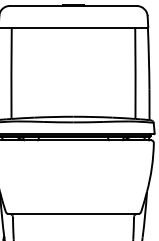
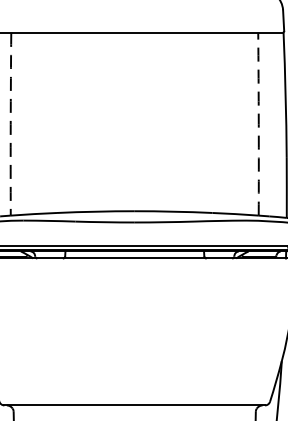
arc: (11, 73) -> (10, 124), solid -> dashed
arc: (135, 73) -> (258, 124), solid -> dashed

